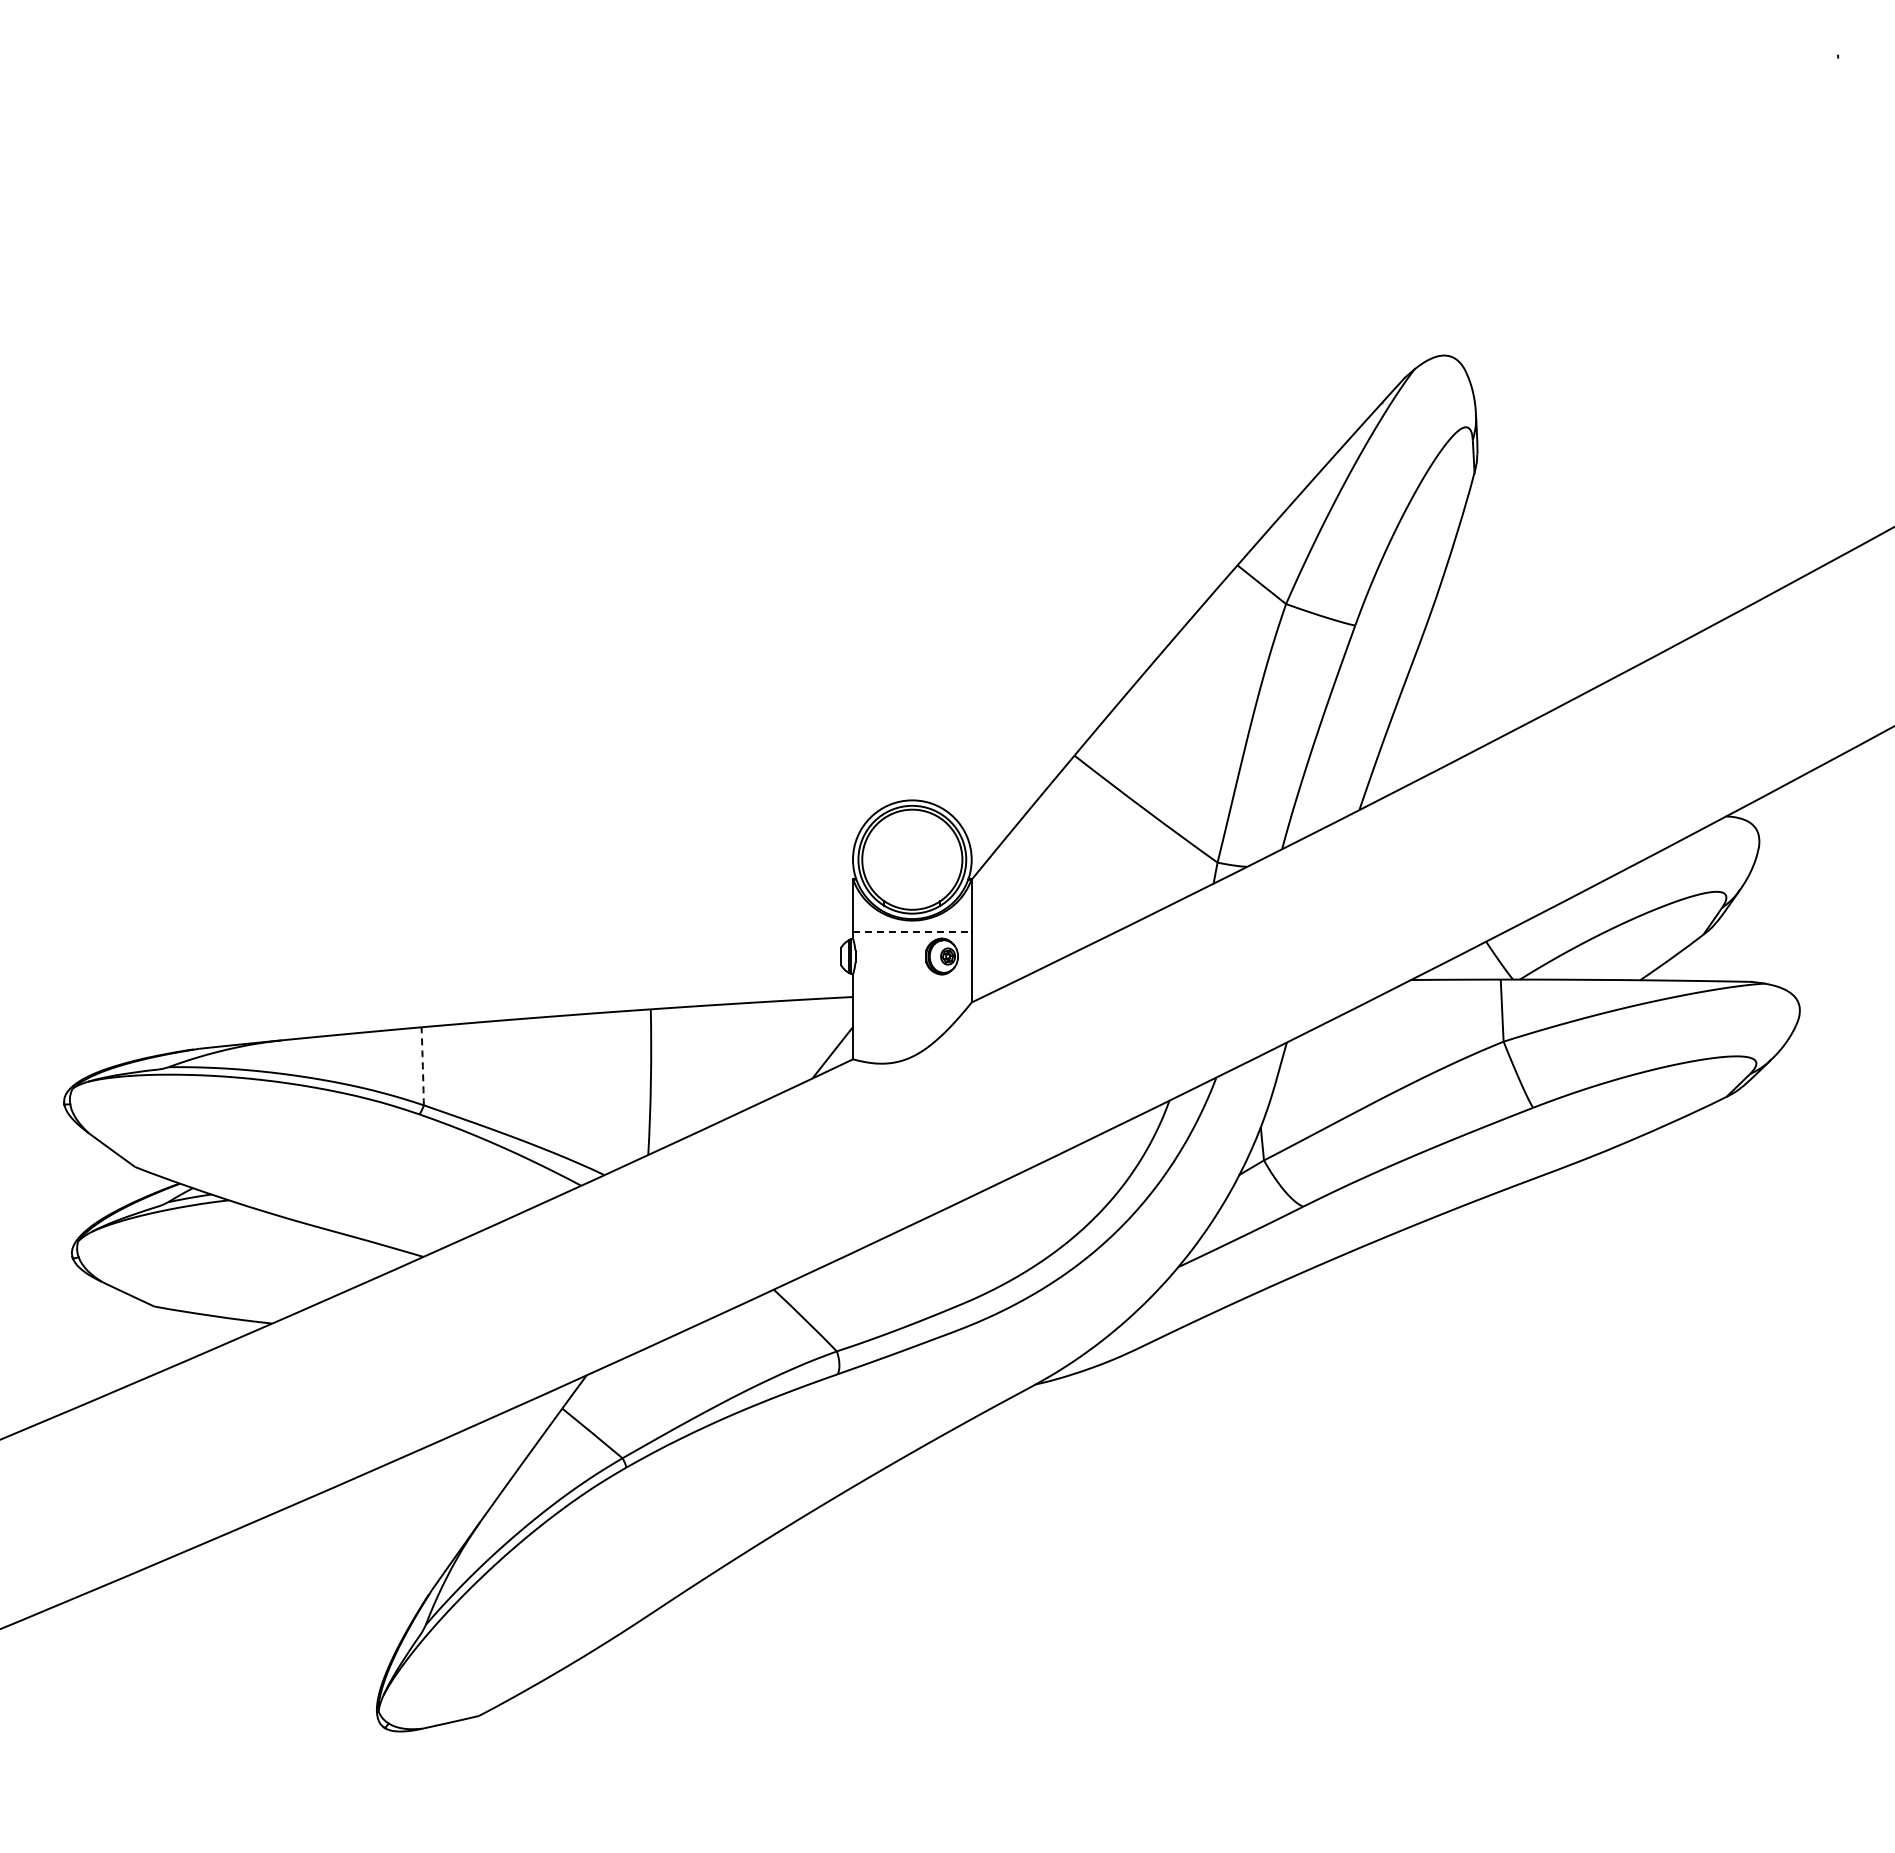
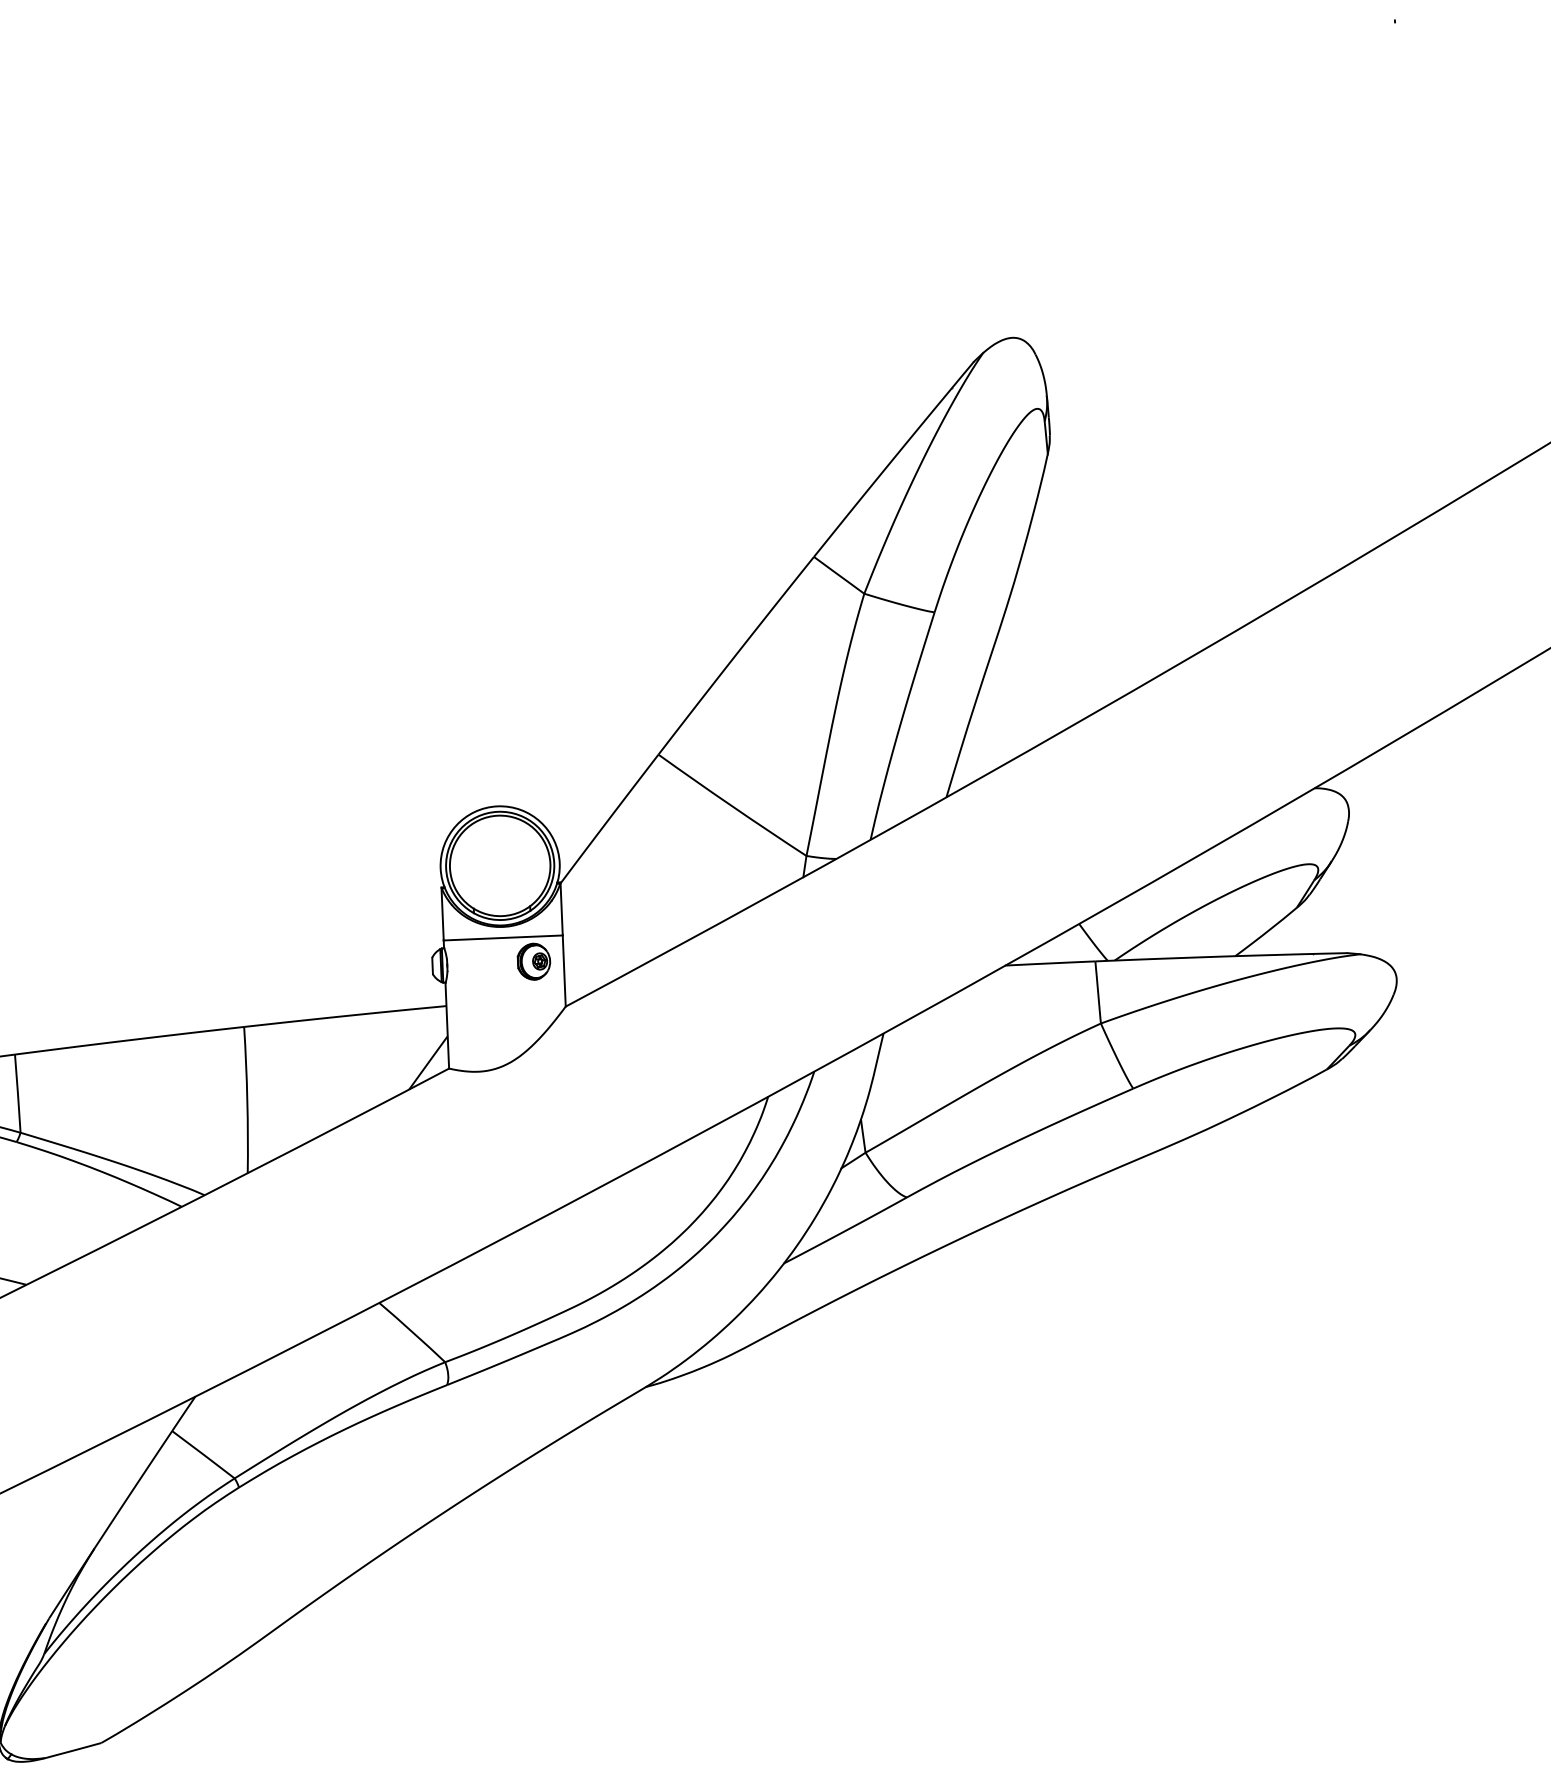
line: (912, 931) -> (503, 937), dashed -> solid
arc: (422, 1066) -> (17, 1093), dashed -> solid

